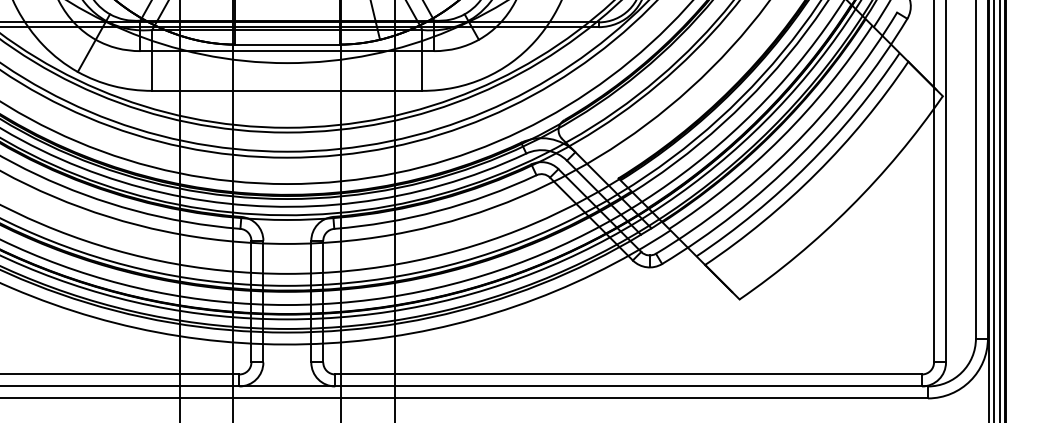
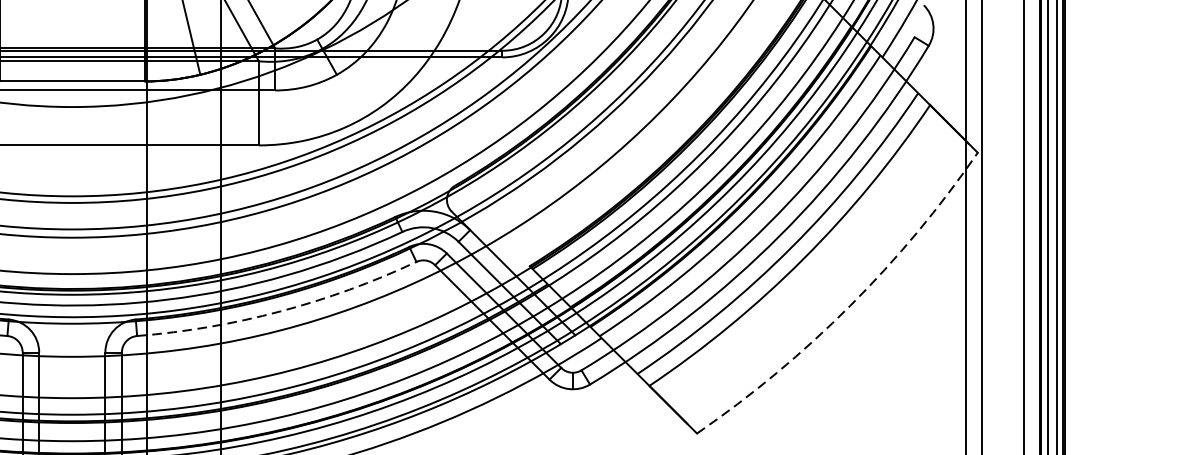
arc: (850, 207) -> (850, 306), solid -> dashed
arc: (437, 211) -> (279, 312), solid -> dashed

